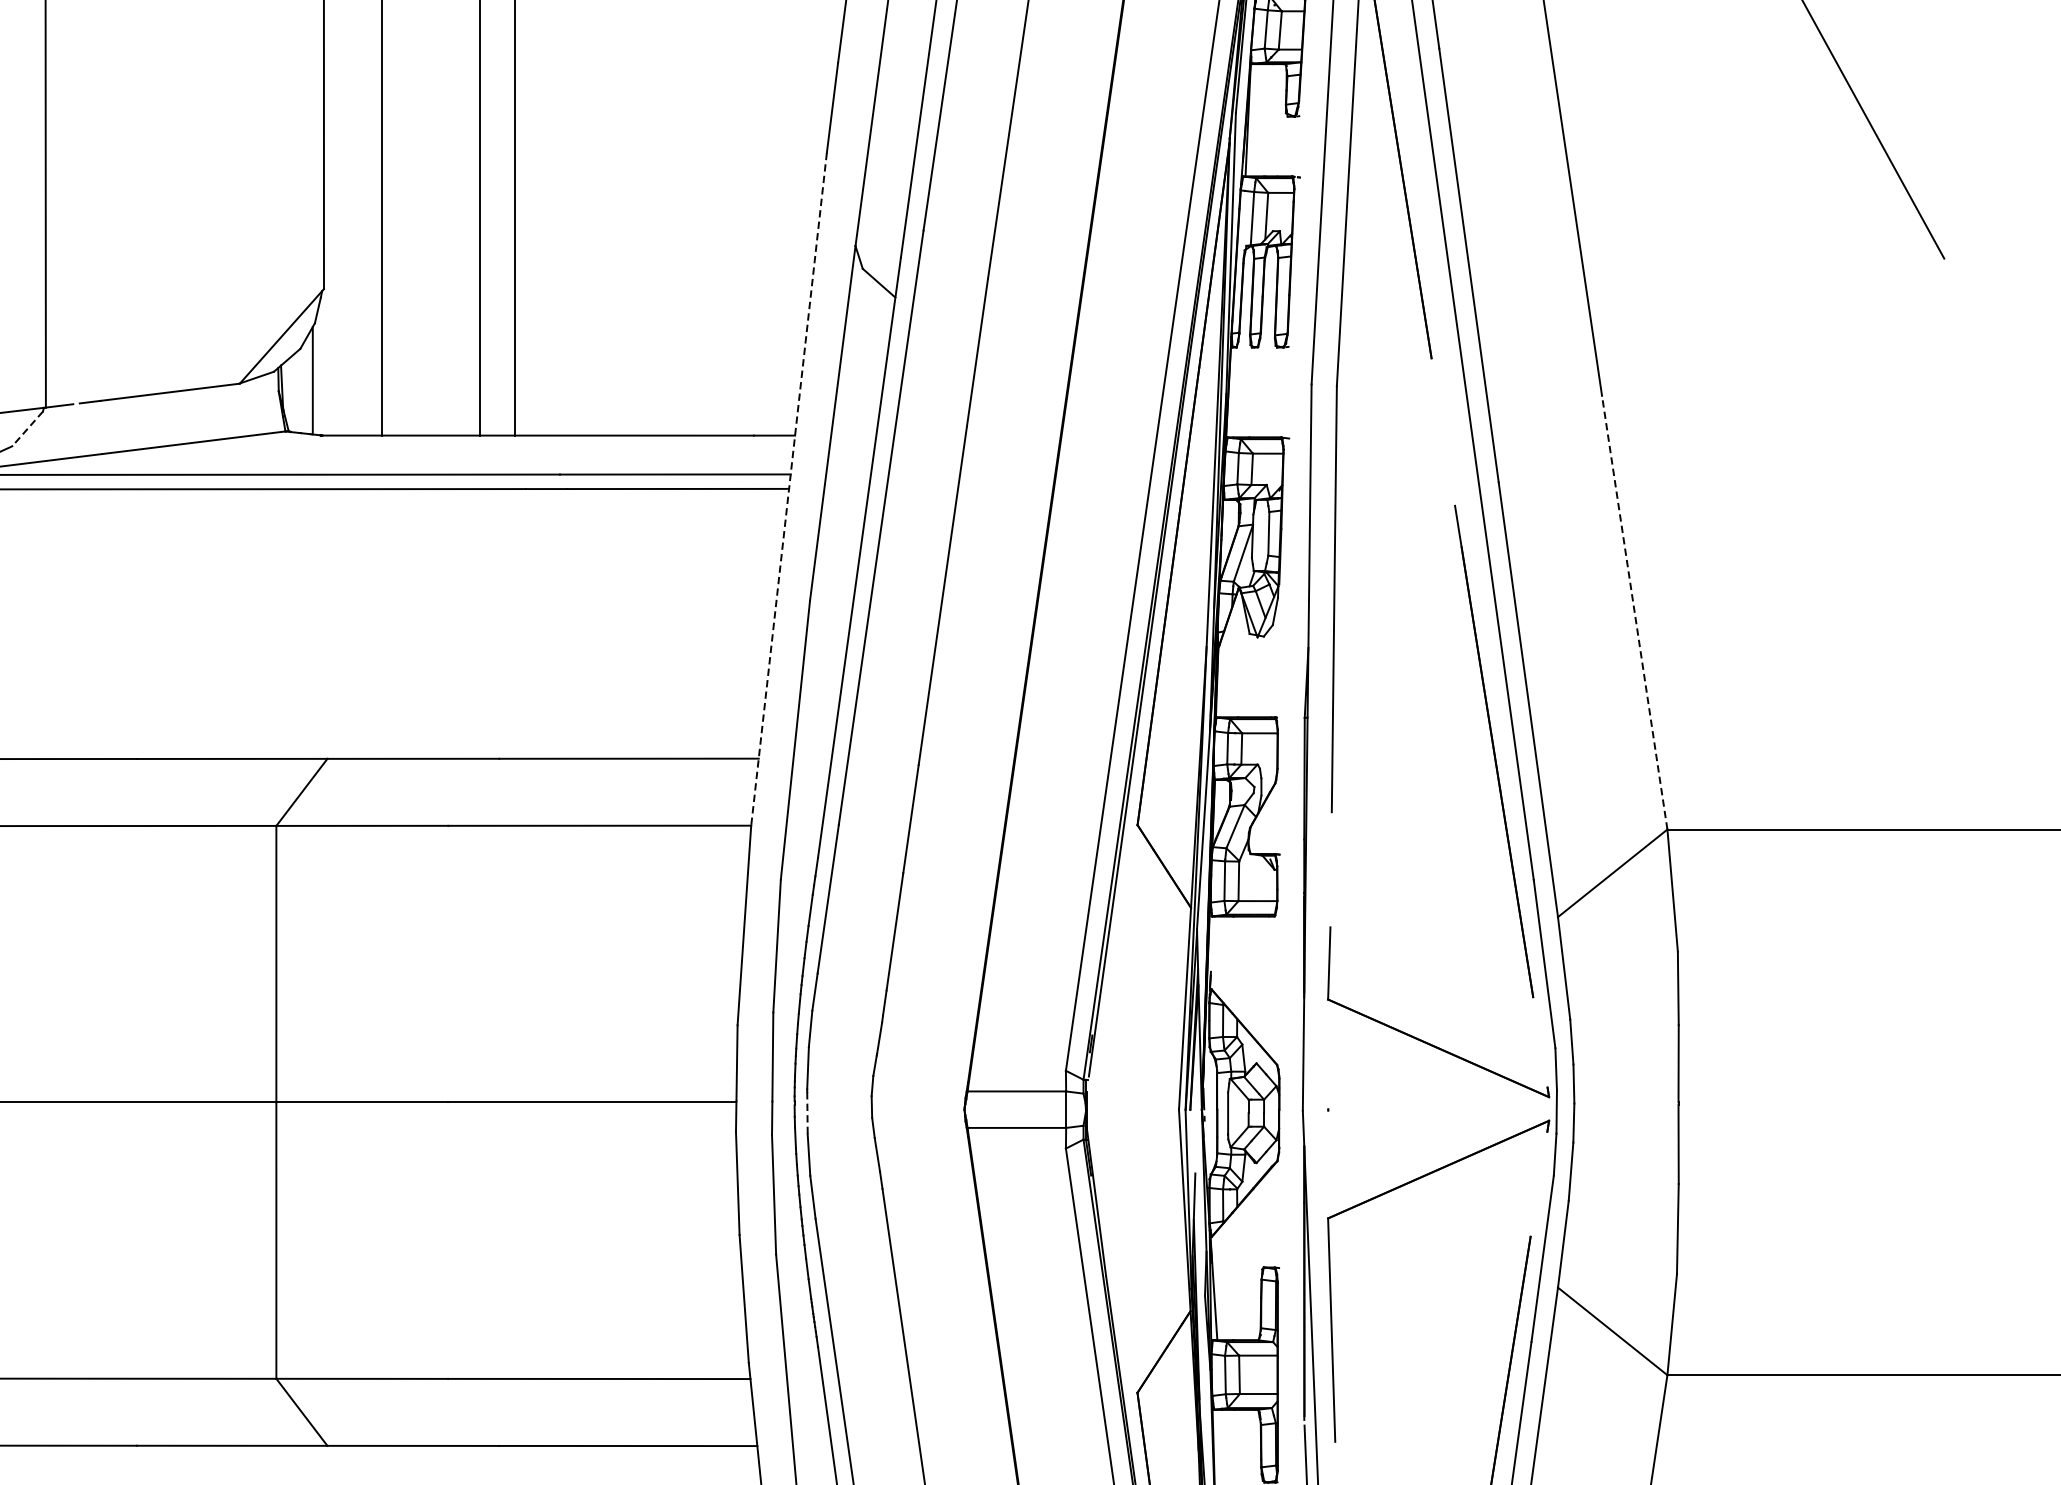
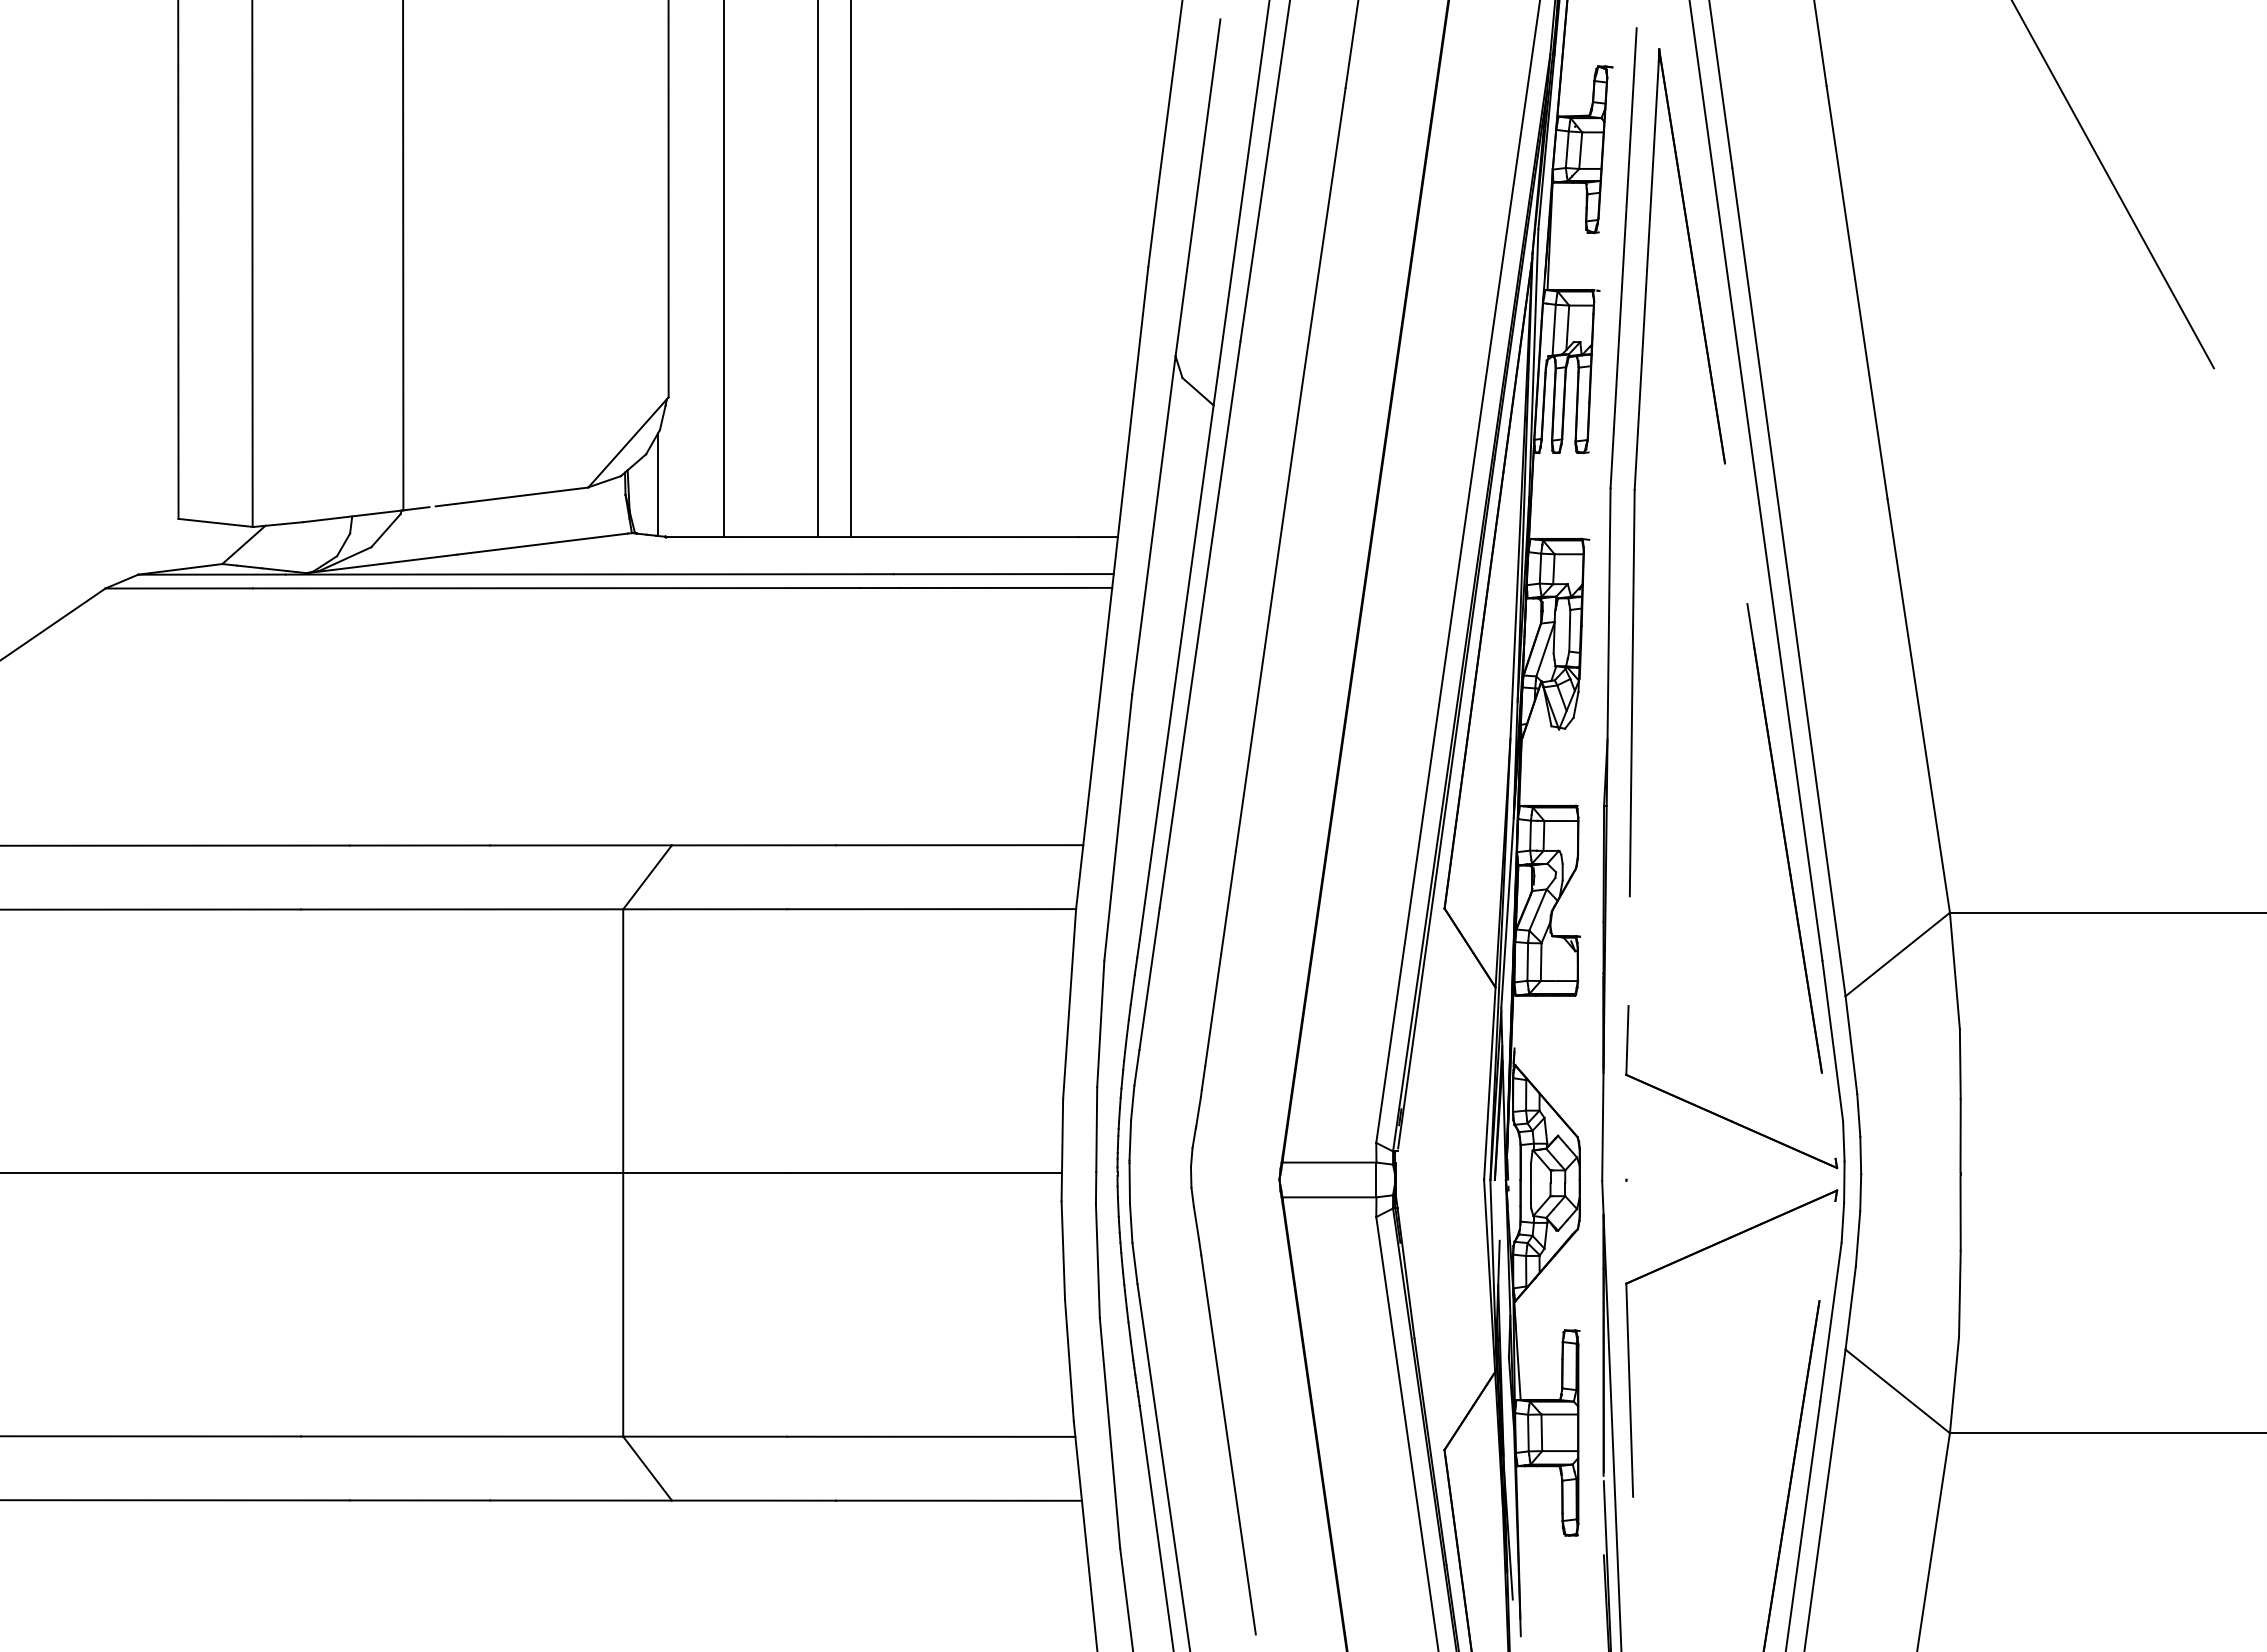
line: (27, 429) -> (385, 531), dashed -> solid
line: (789, 489) -> (1112, 588), dashed -> solid
line: (1634, 612) -> (1918, 705), dashed -> solid
line: (807, 1113) -> (1129, 1183), dashed -> solid

